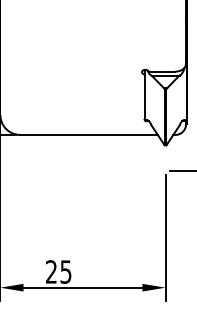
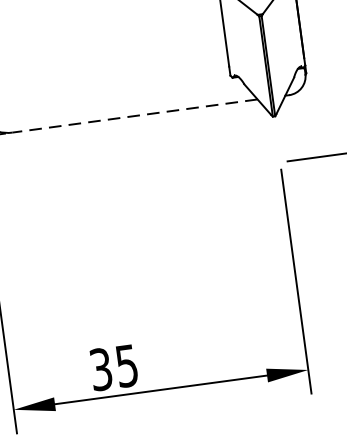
line: (89, 134) -> (135, 115), solid -> dashed
text: (51, 271) -> (101, 368), 25 -> 35

